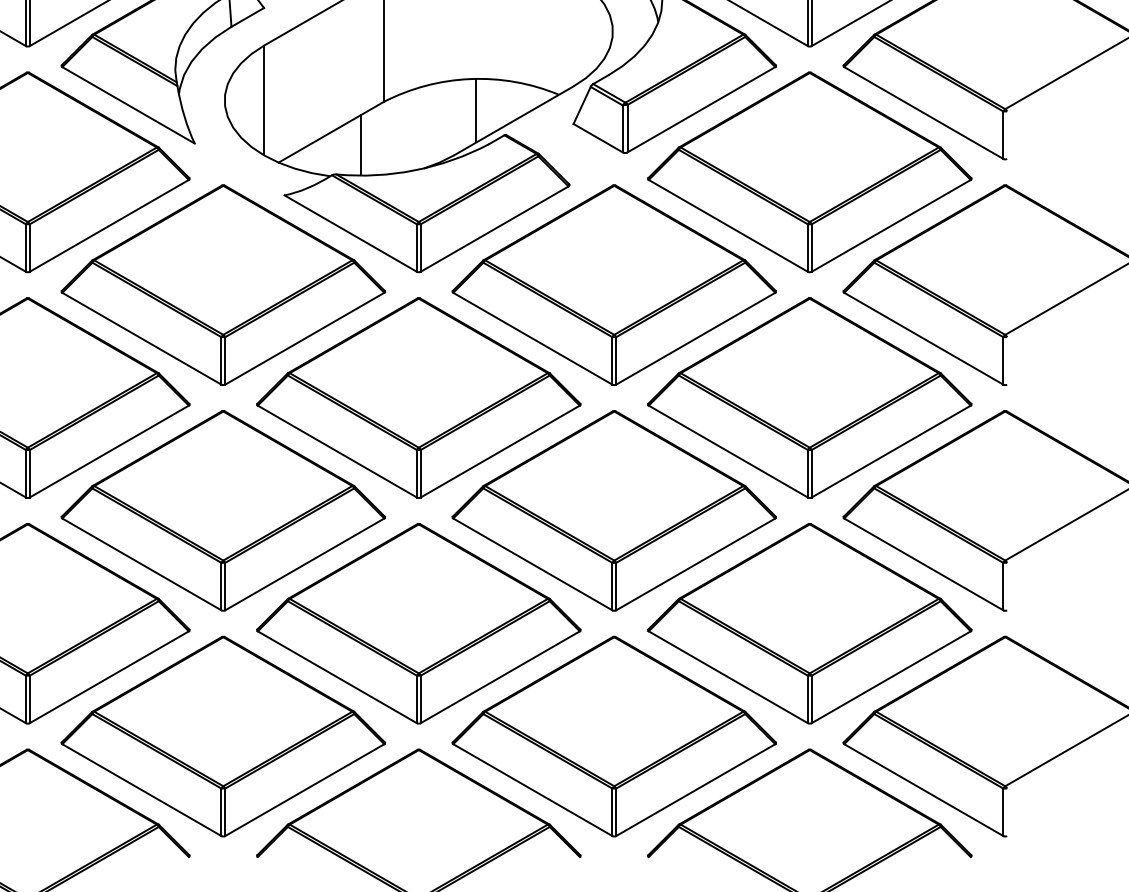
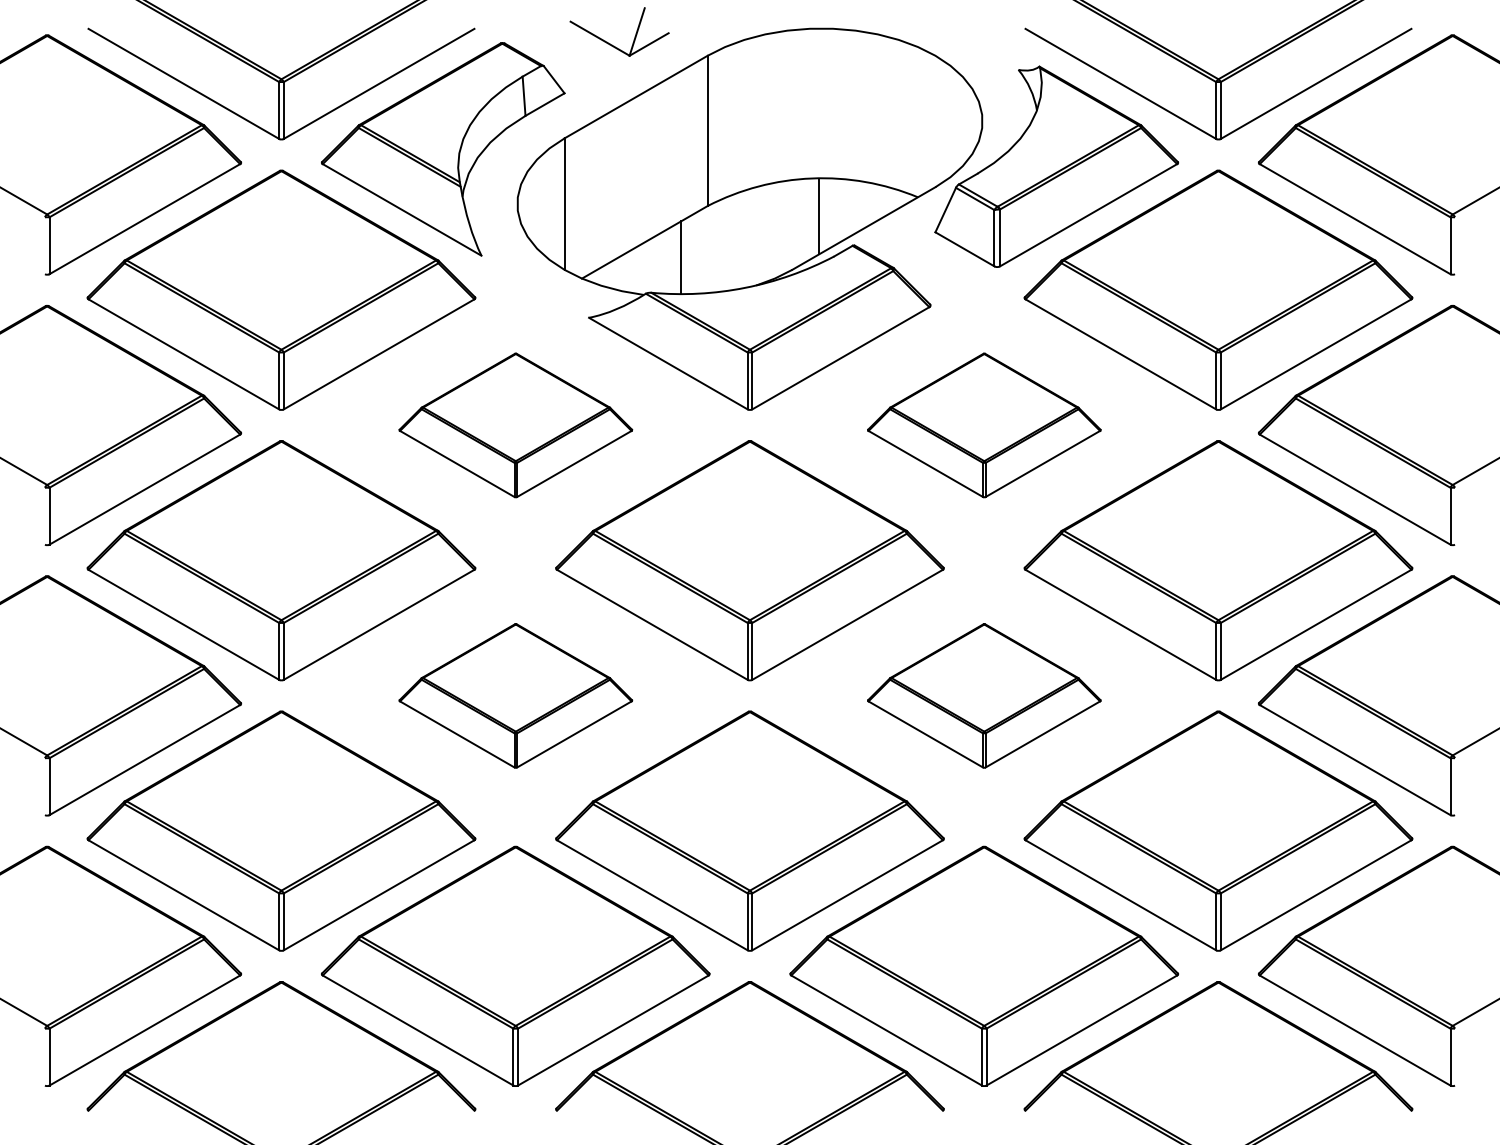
part: (223, 285) -> (515, 425), size x0.6
part: (614, 285) -> (984, 425), size x0.6
part: (223, 510) -> (515, 695), size x0.6
part: (614, 510) -> (984, 695), size x0.6

